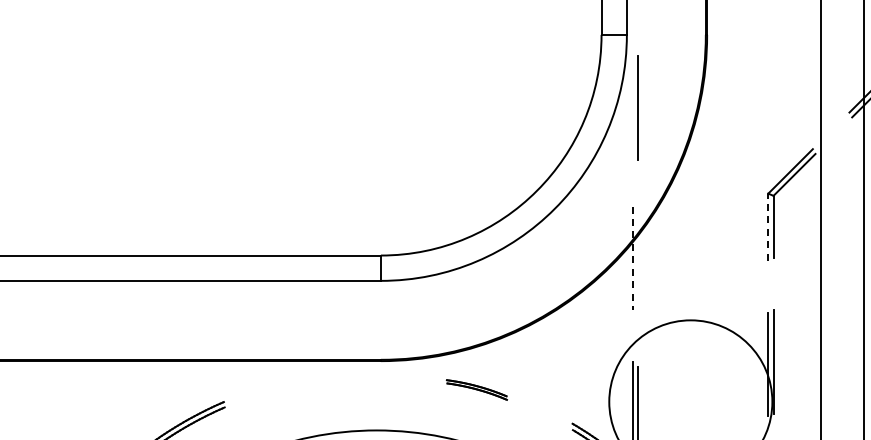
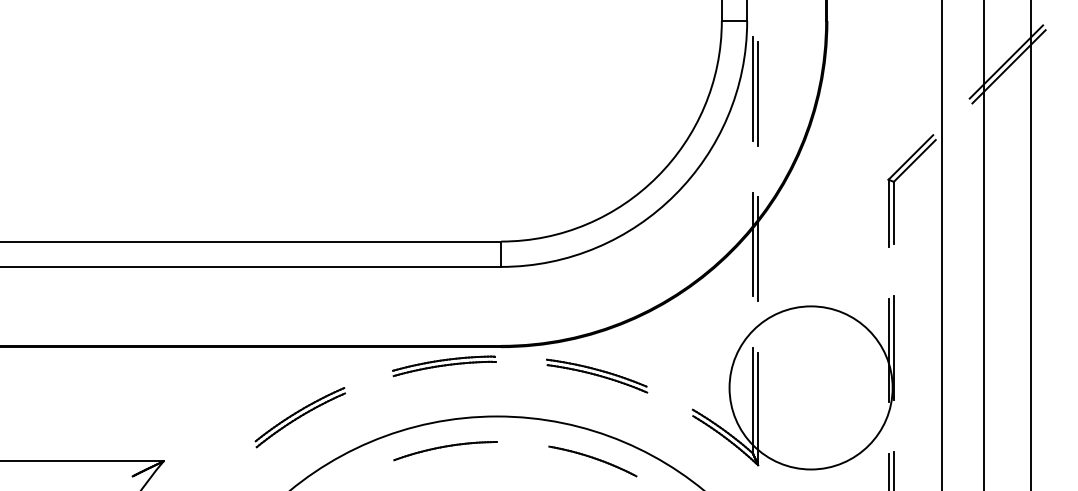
line: (632, 102) -> (752, 88), added
line: (768, 227) -> (888, 213), dashed -> solid
line: (632, 258) -> (752, 244), dashed -> solid
line: (638, 263) -> (758, 249), added
part: (324, 380) -> (444, 366), added
part: (477, 389) -> (597, 375), size x1.67

